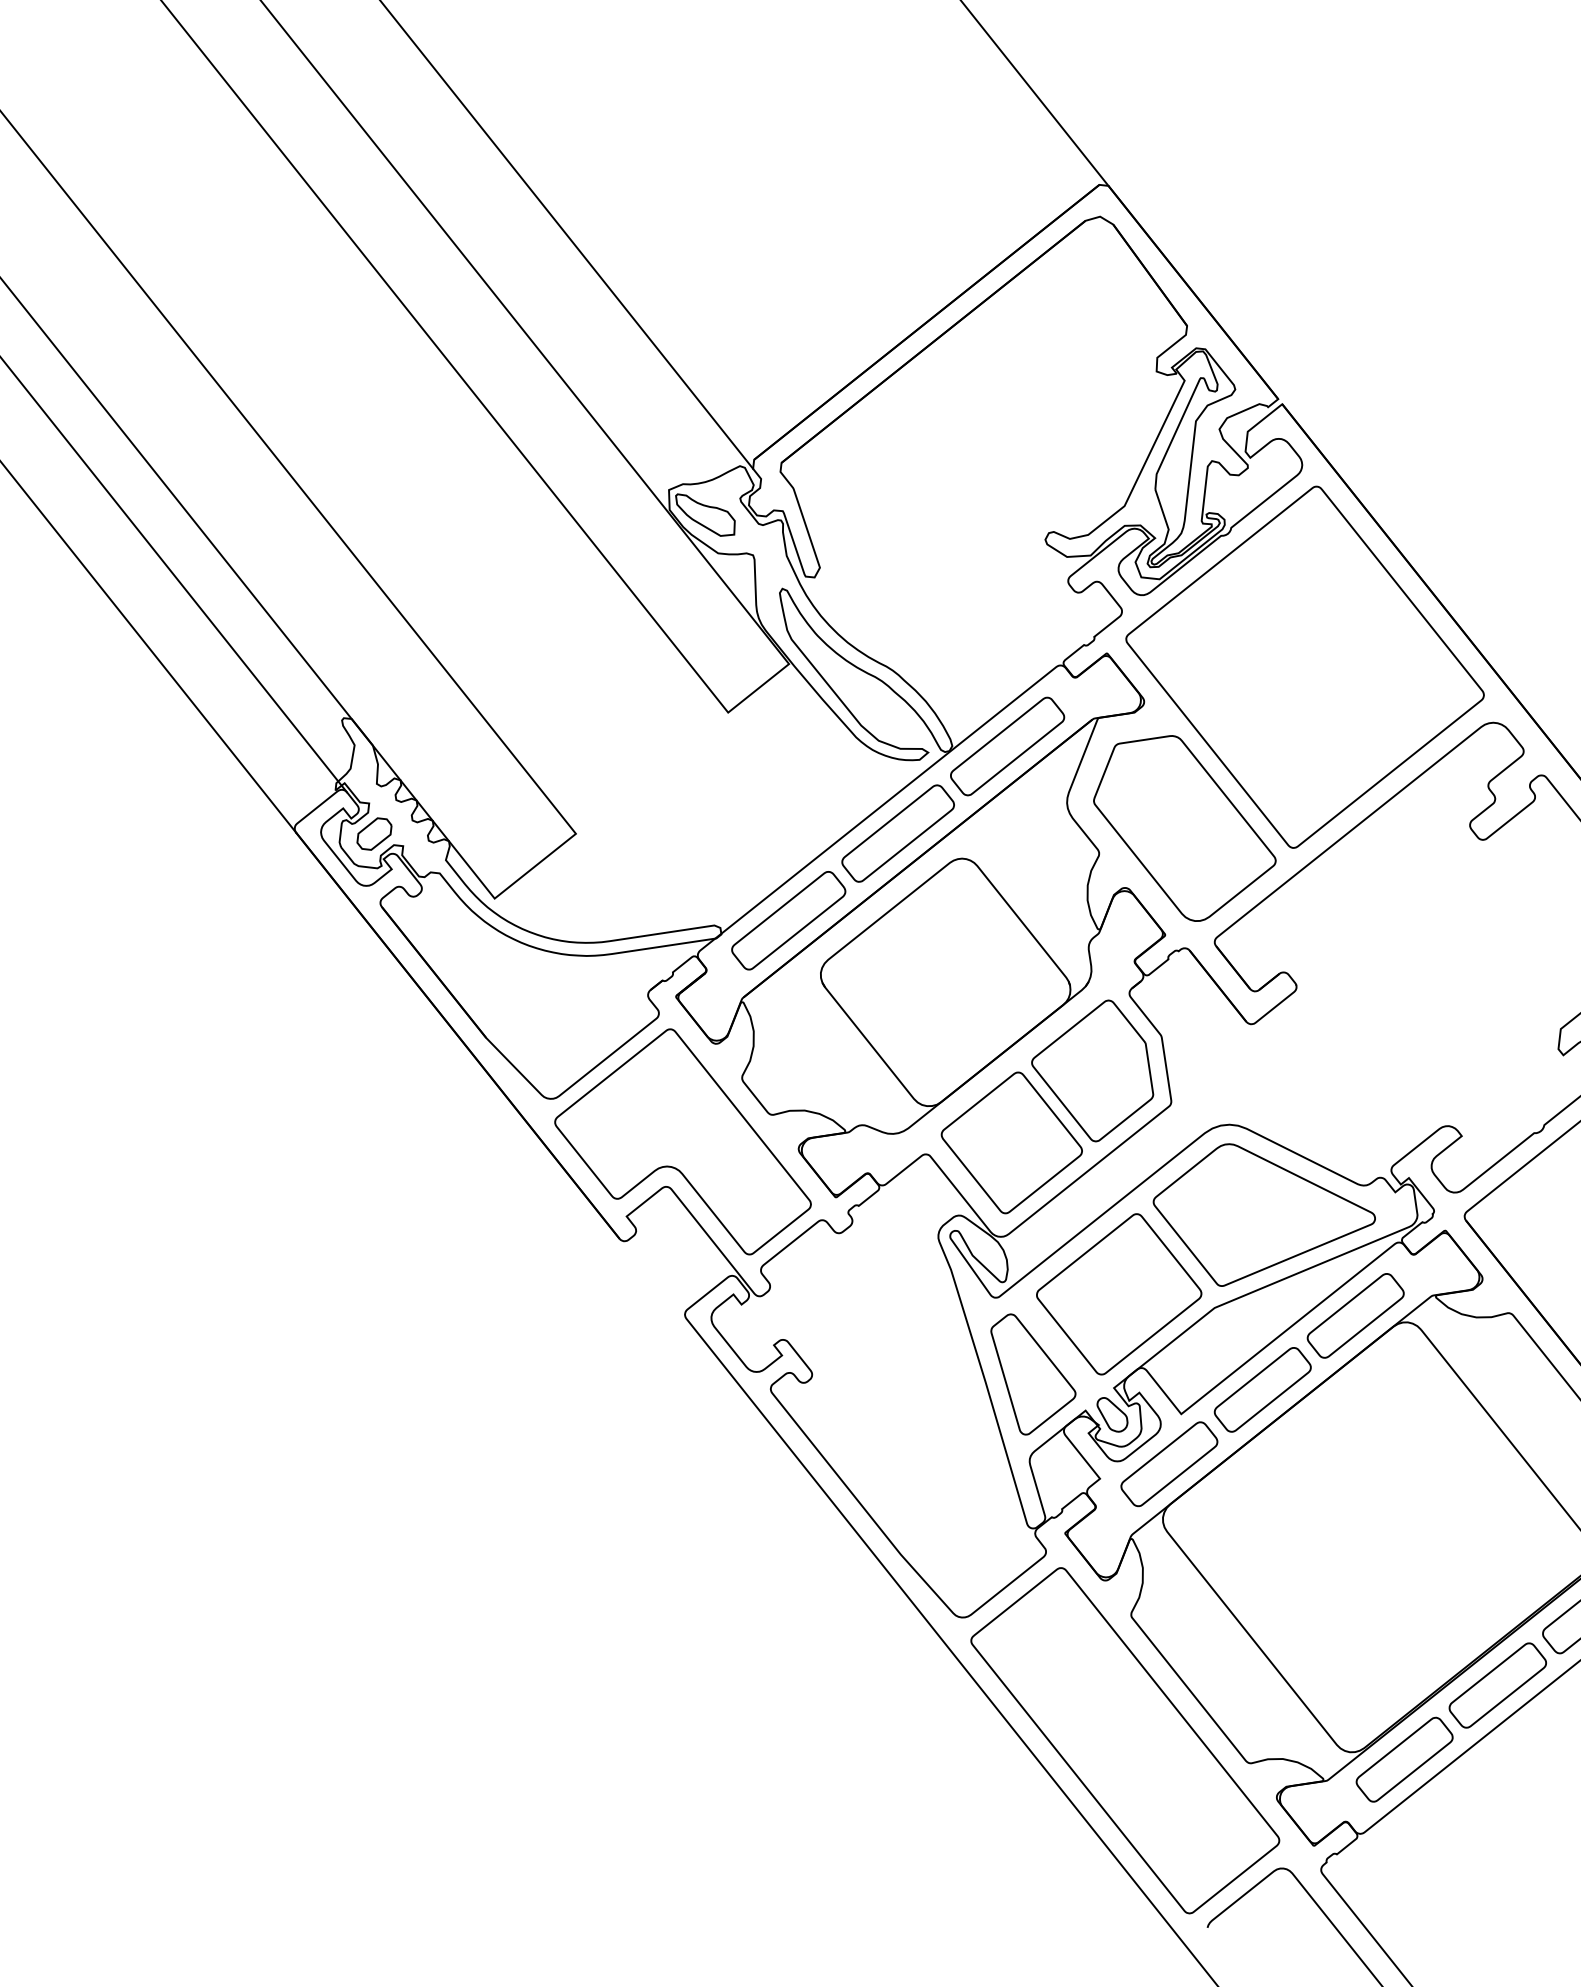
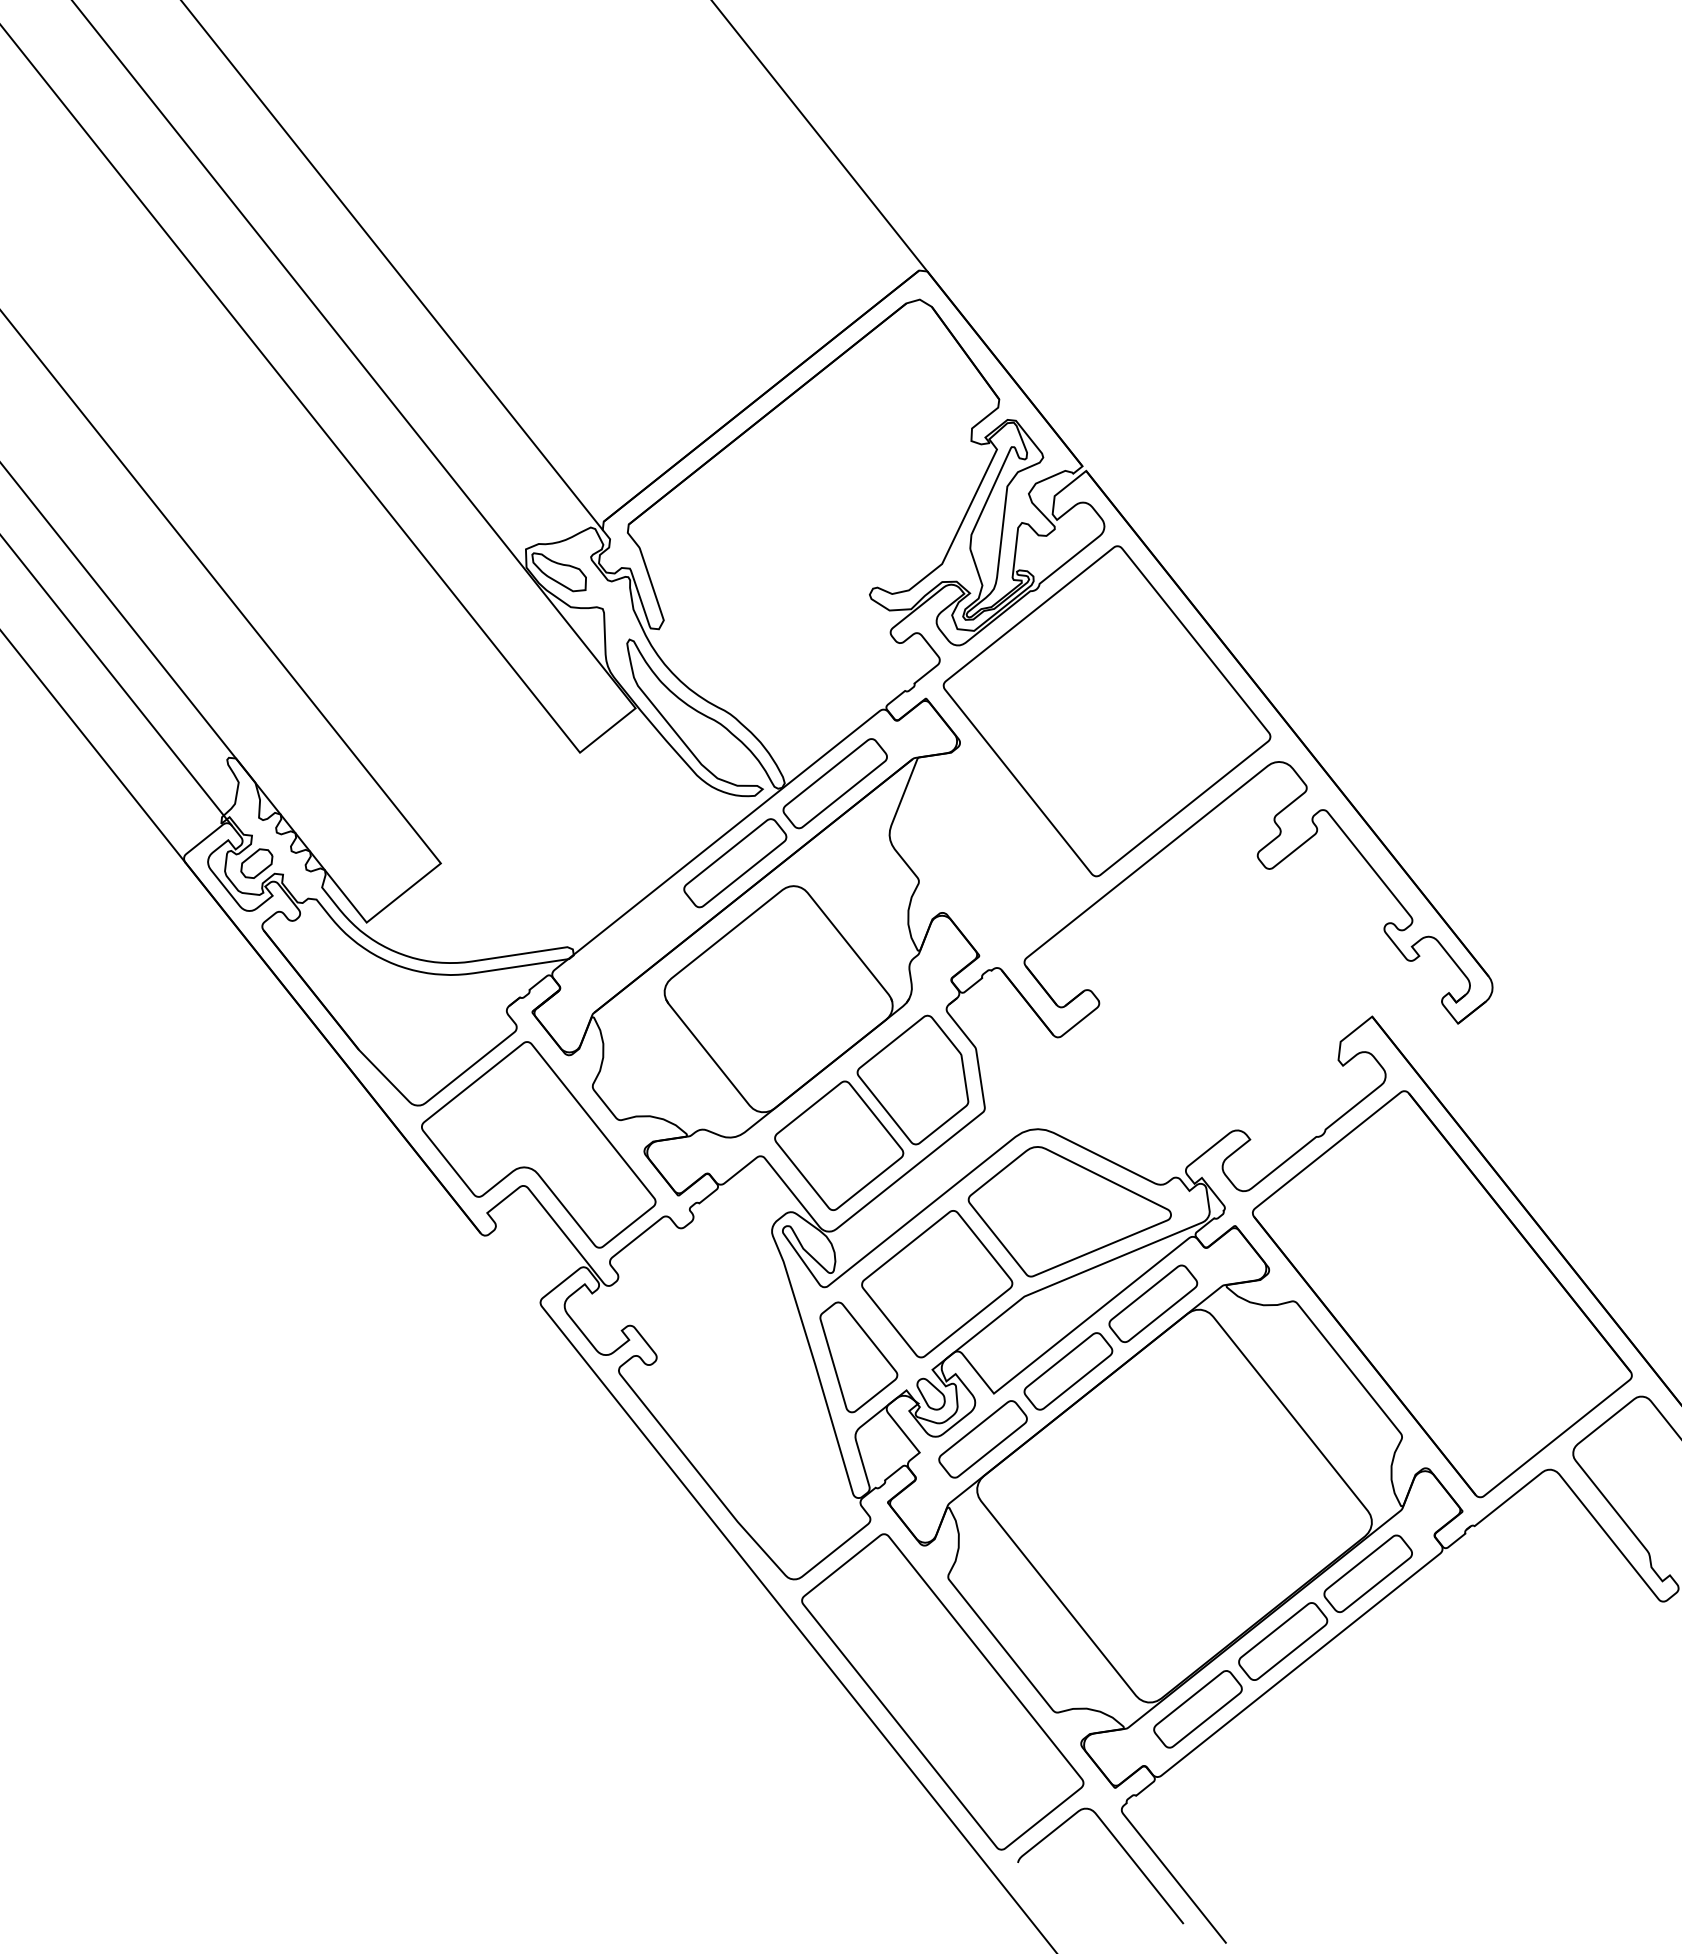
part: (1185, 828) -> (997, 858), removed
part: (787, 920) -> (634, 942), removed

